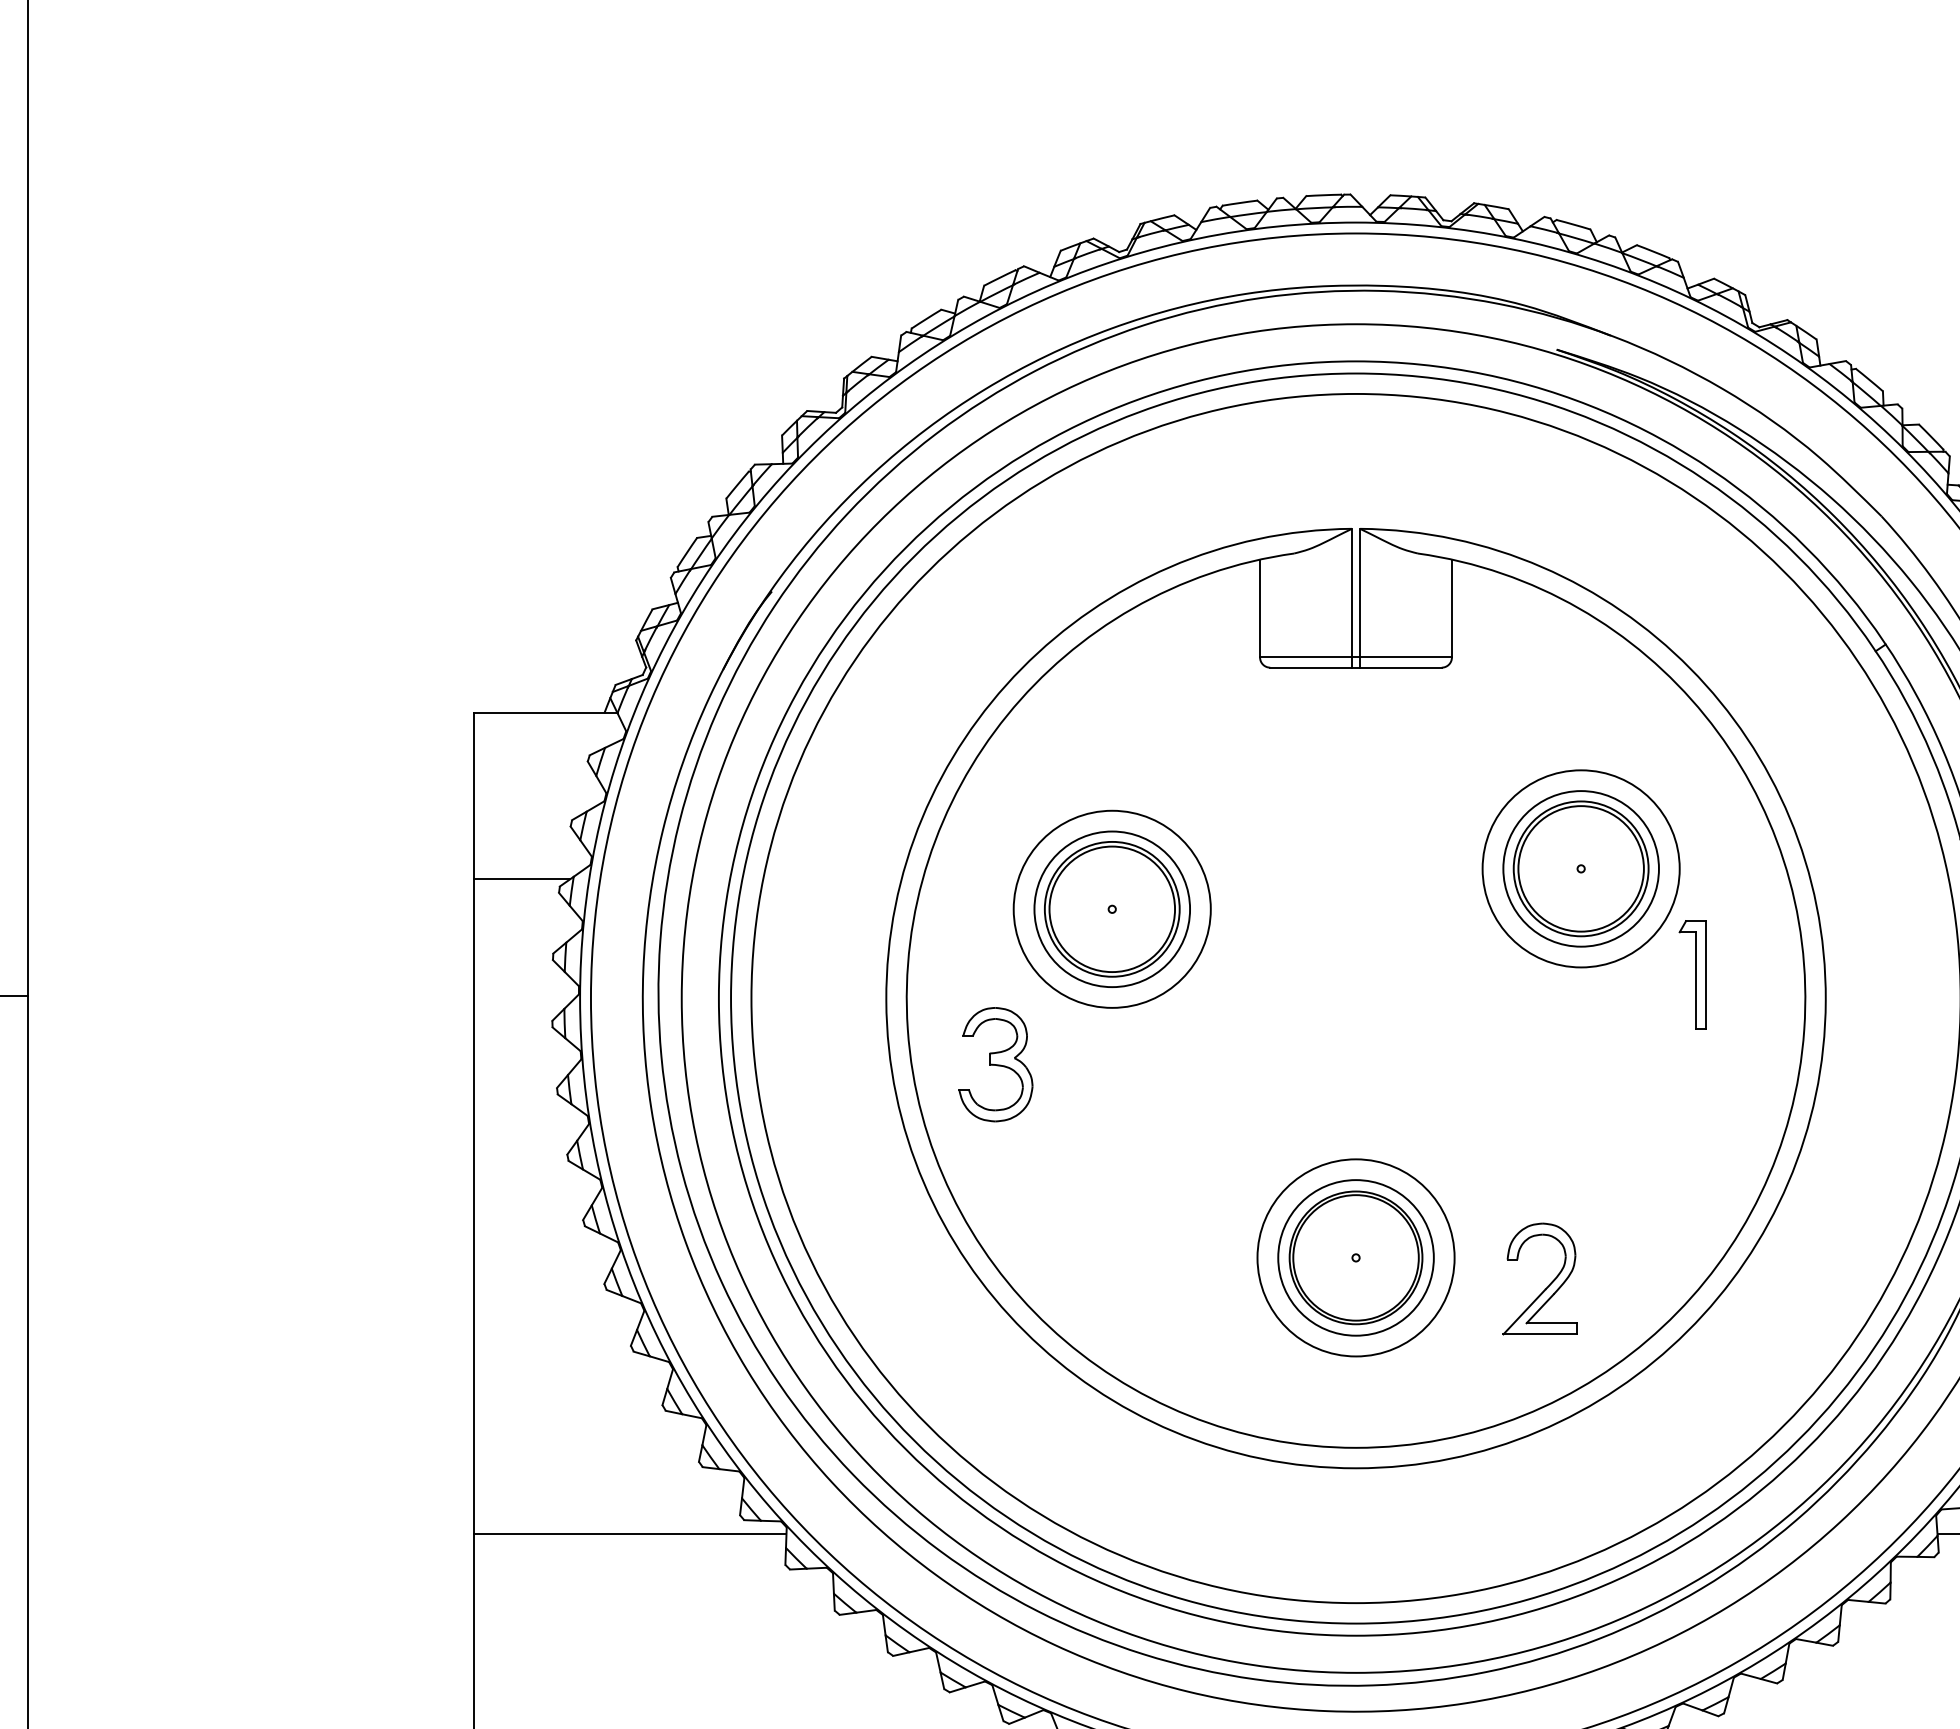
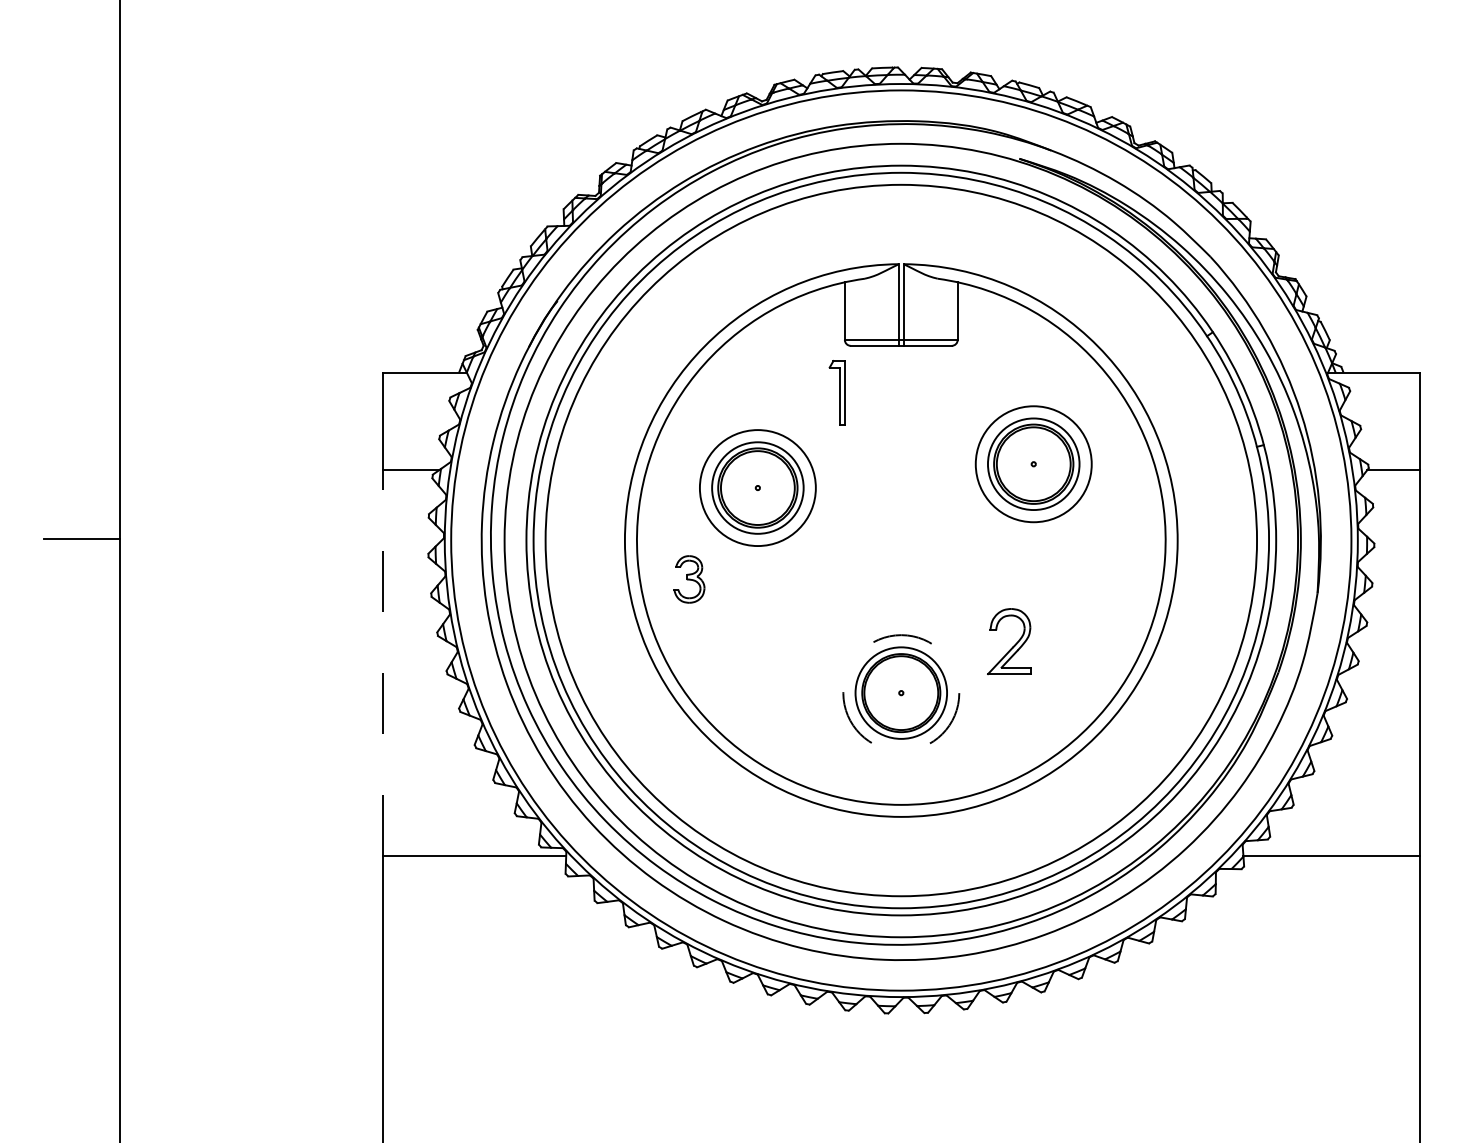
part: (1691, 974) -> (836, 392), moved
part: (996, 1064) -> (689, 579), size x0.7
line: (474, 1207) -> (382, 663), solid -> dashed
circle: (1356, 1258) -> (901, 693), solid -> dashed
part: (1539, 1278) -> (1009, 641), moved

